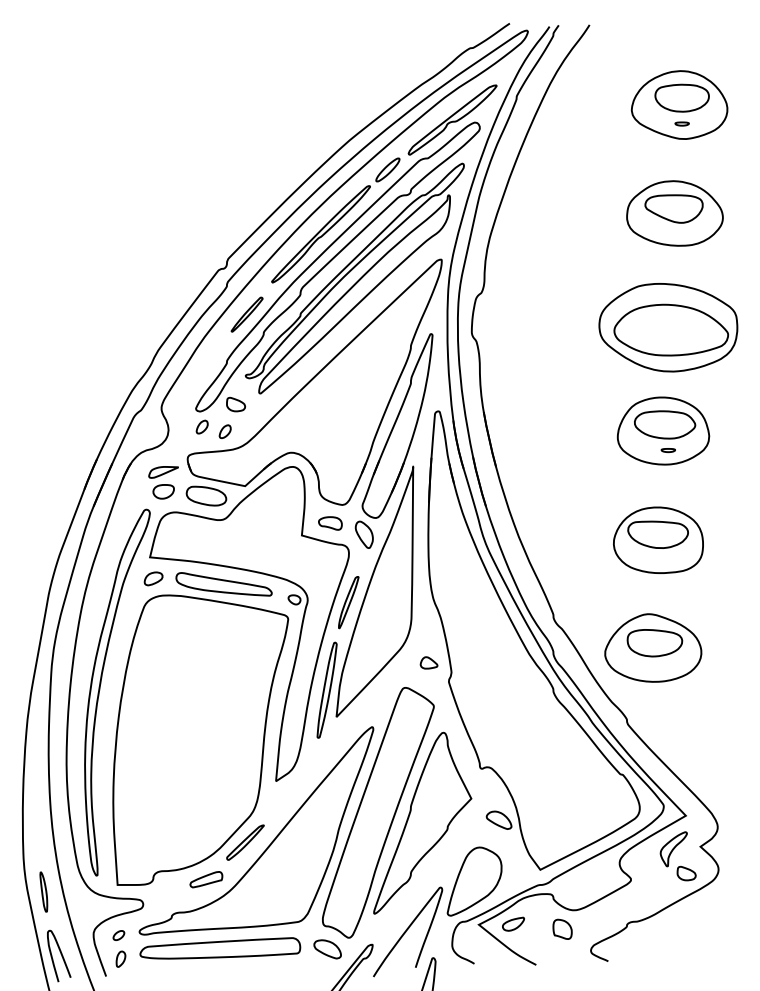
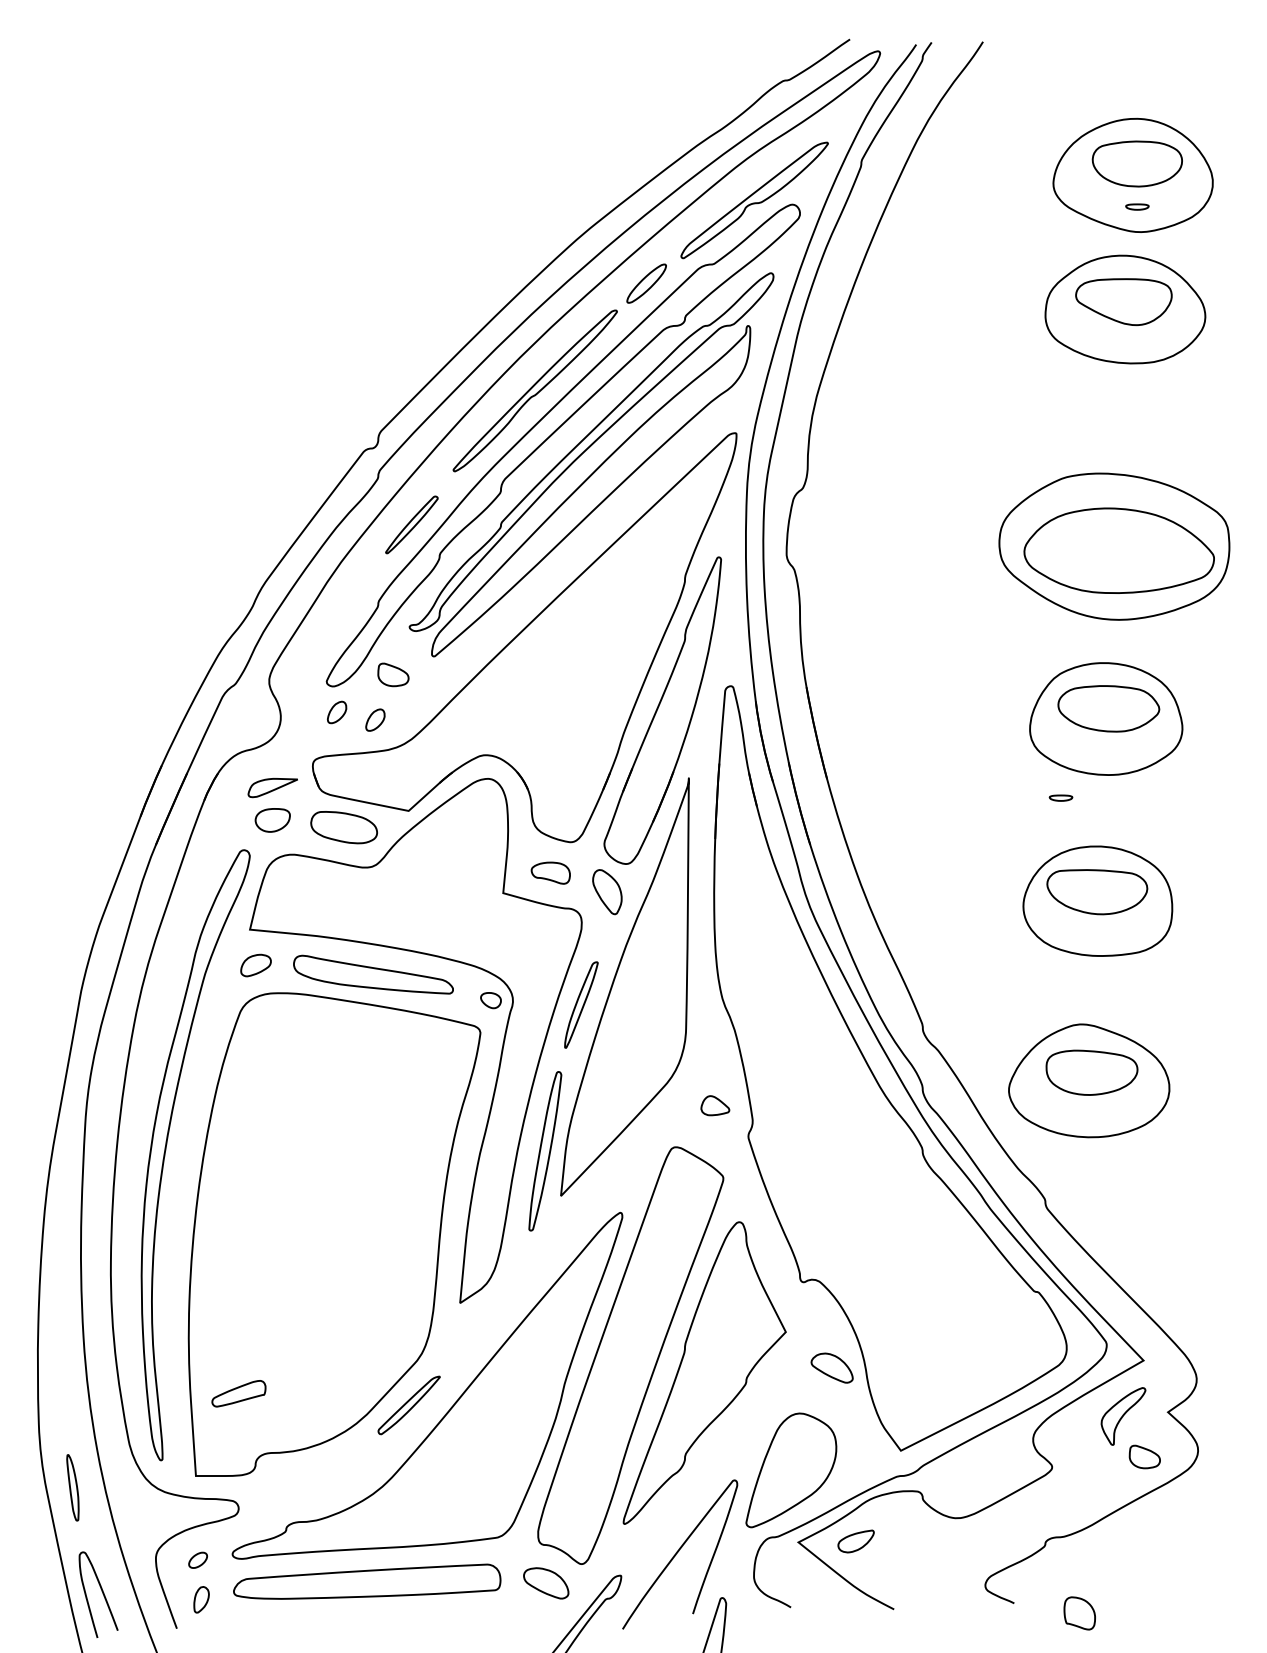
part: (674, 213) -> (1124, 309), moved
part: (667, 450) -> (1059, 798), moved
part: (206, 879) -> (239, 1393), moved
part: (562, 928) -> (1079, 1611), moved

